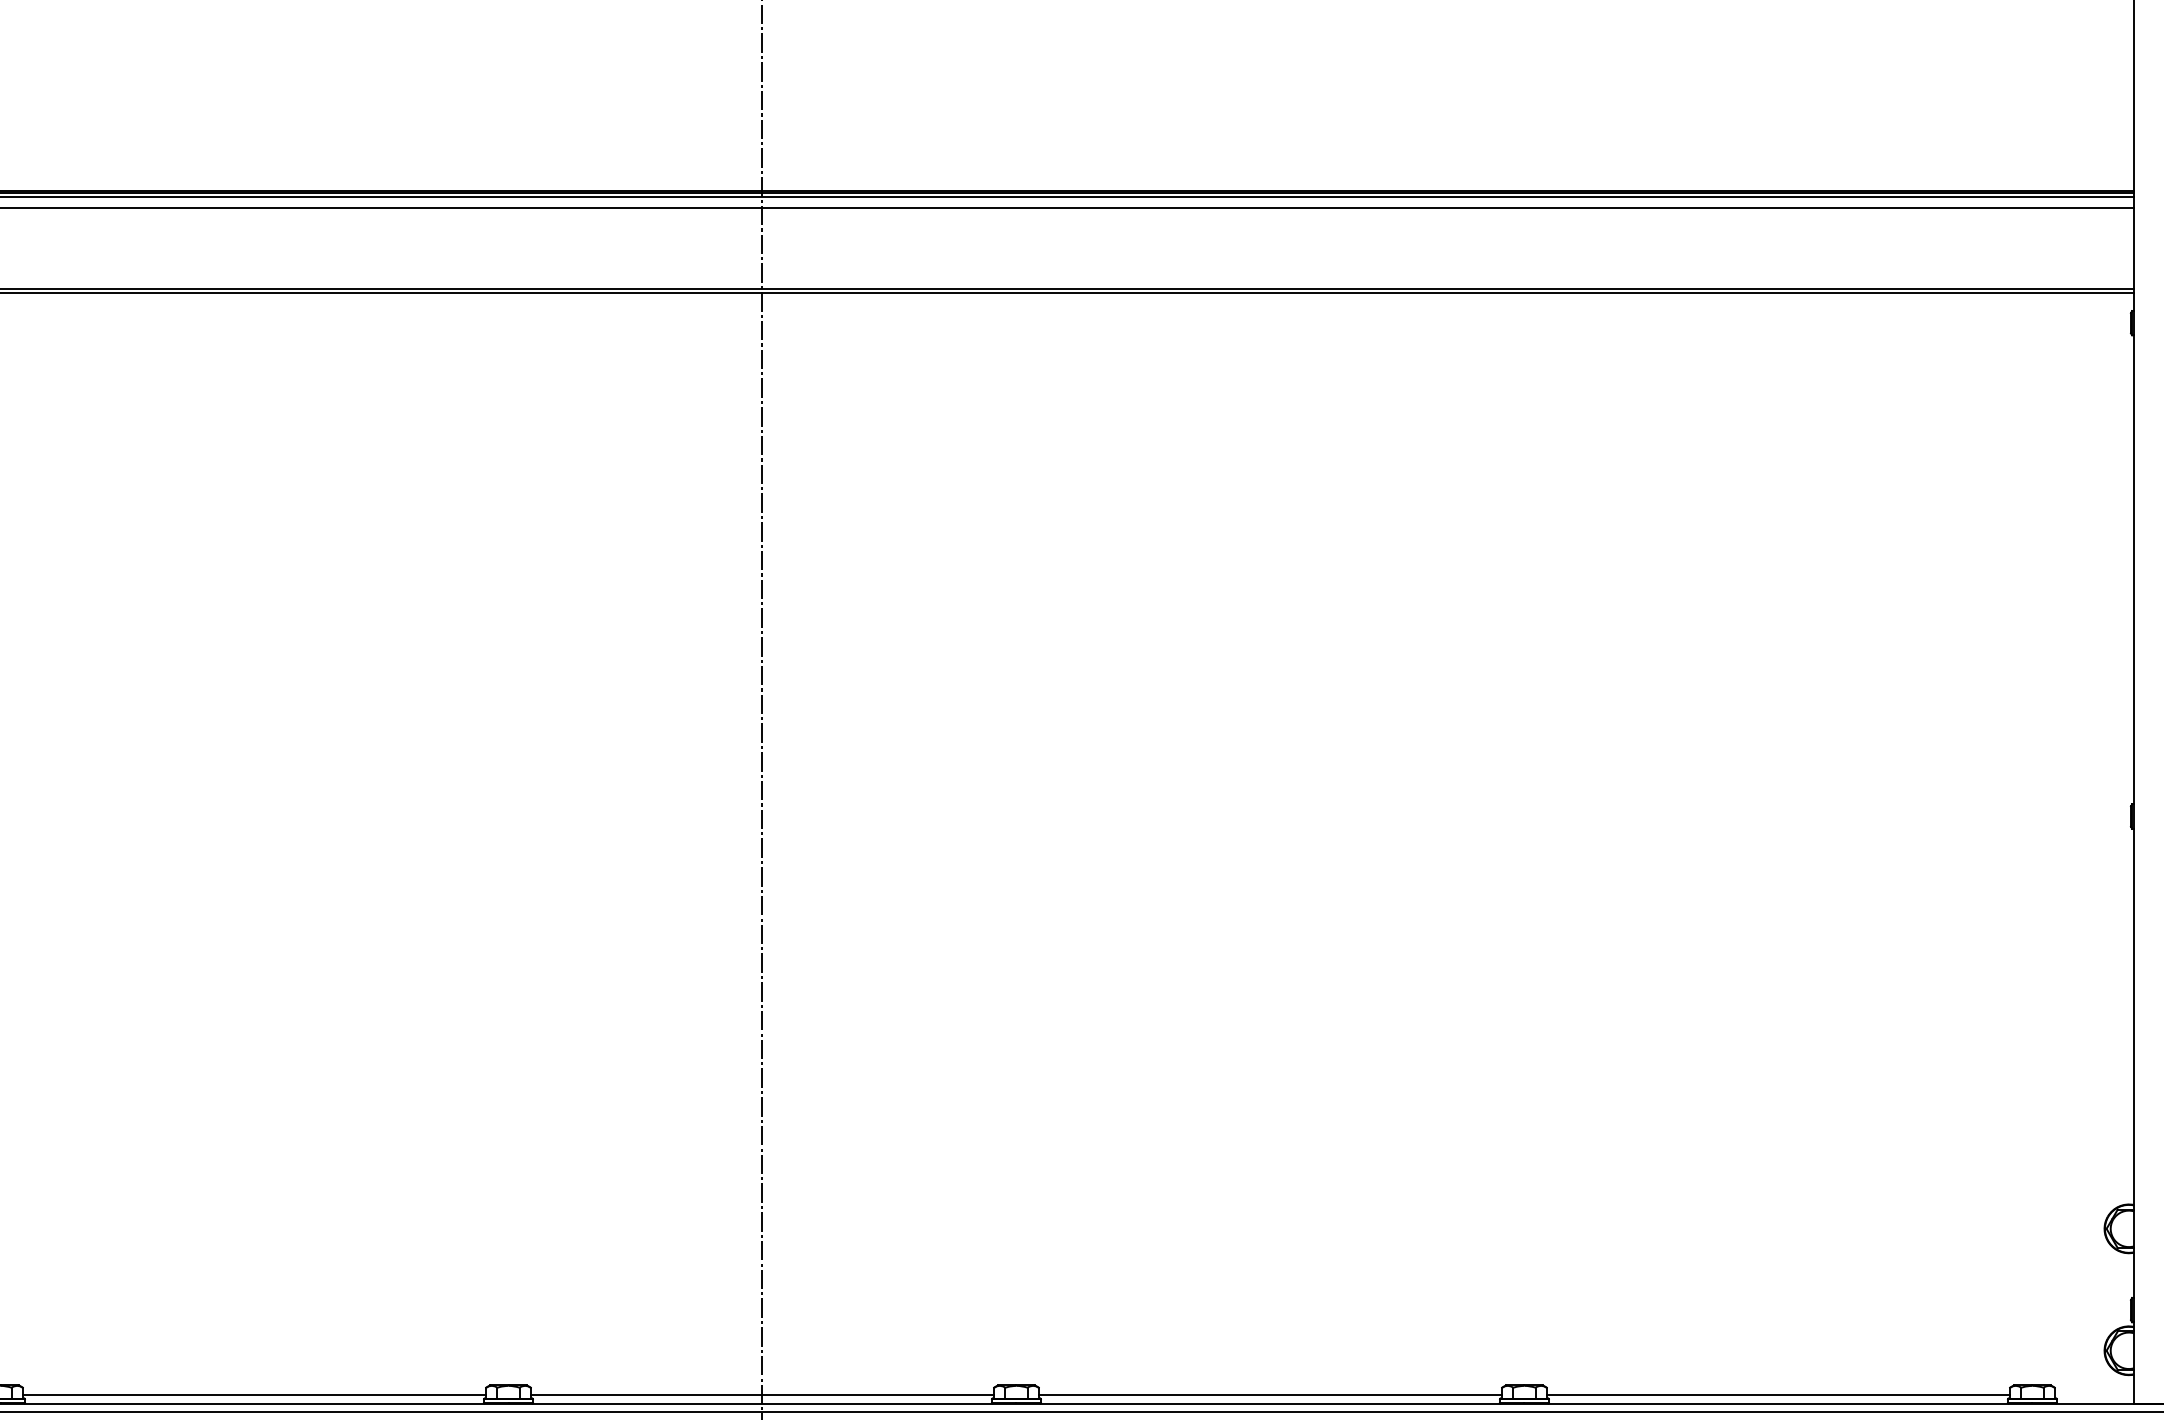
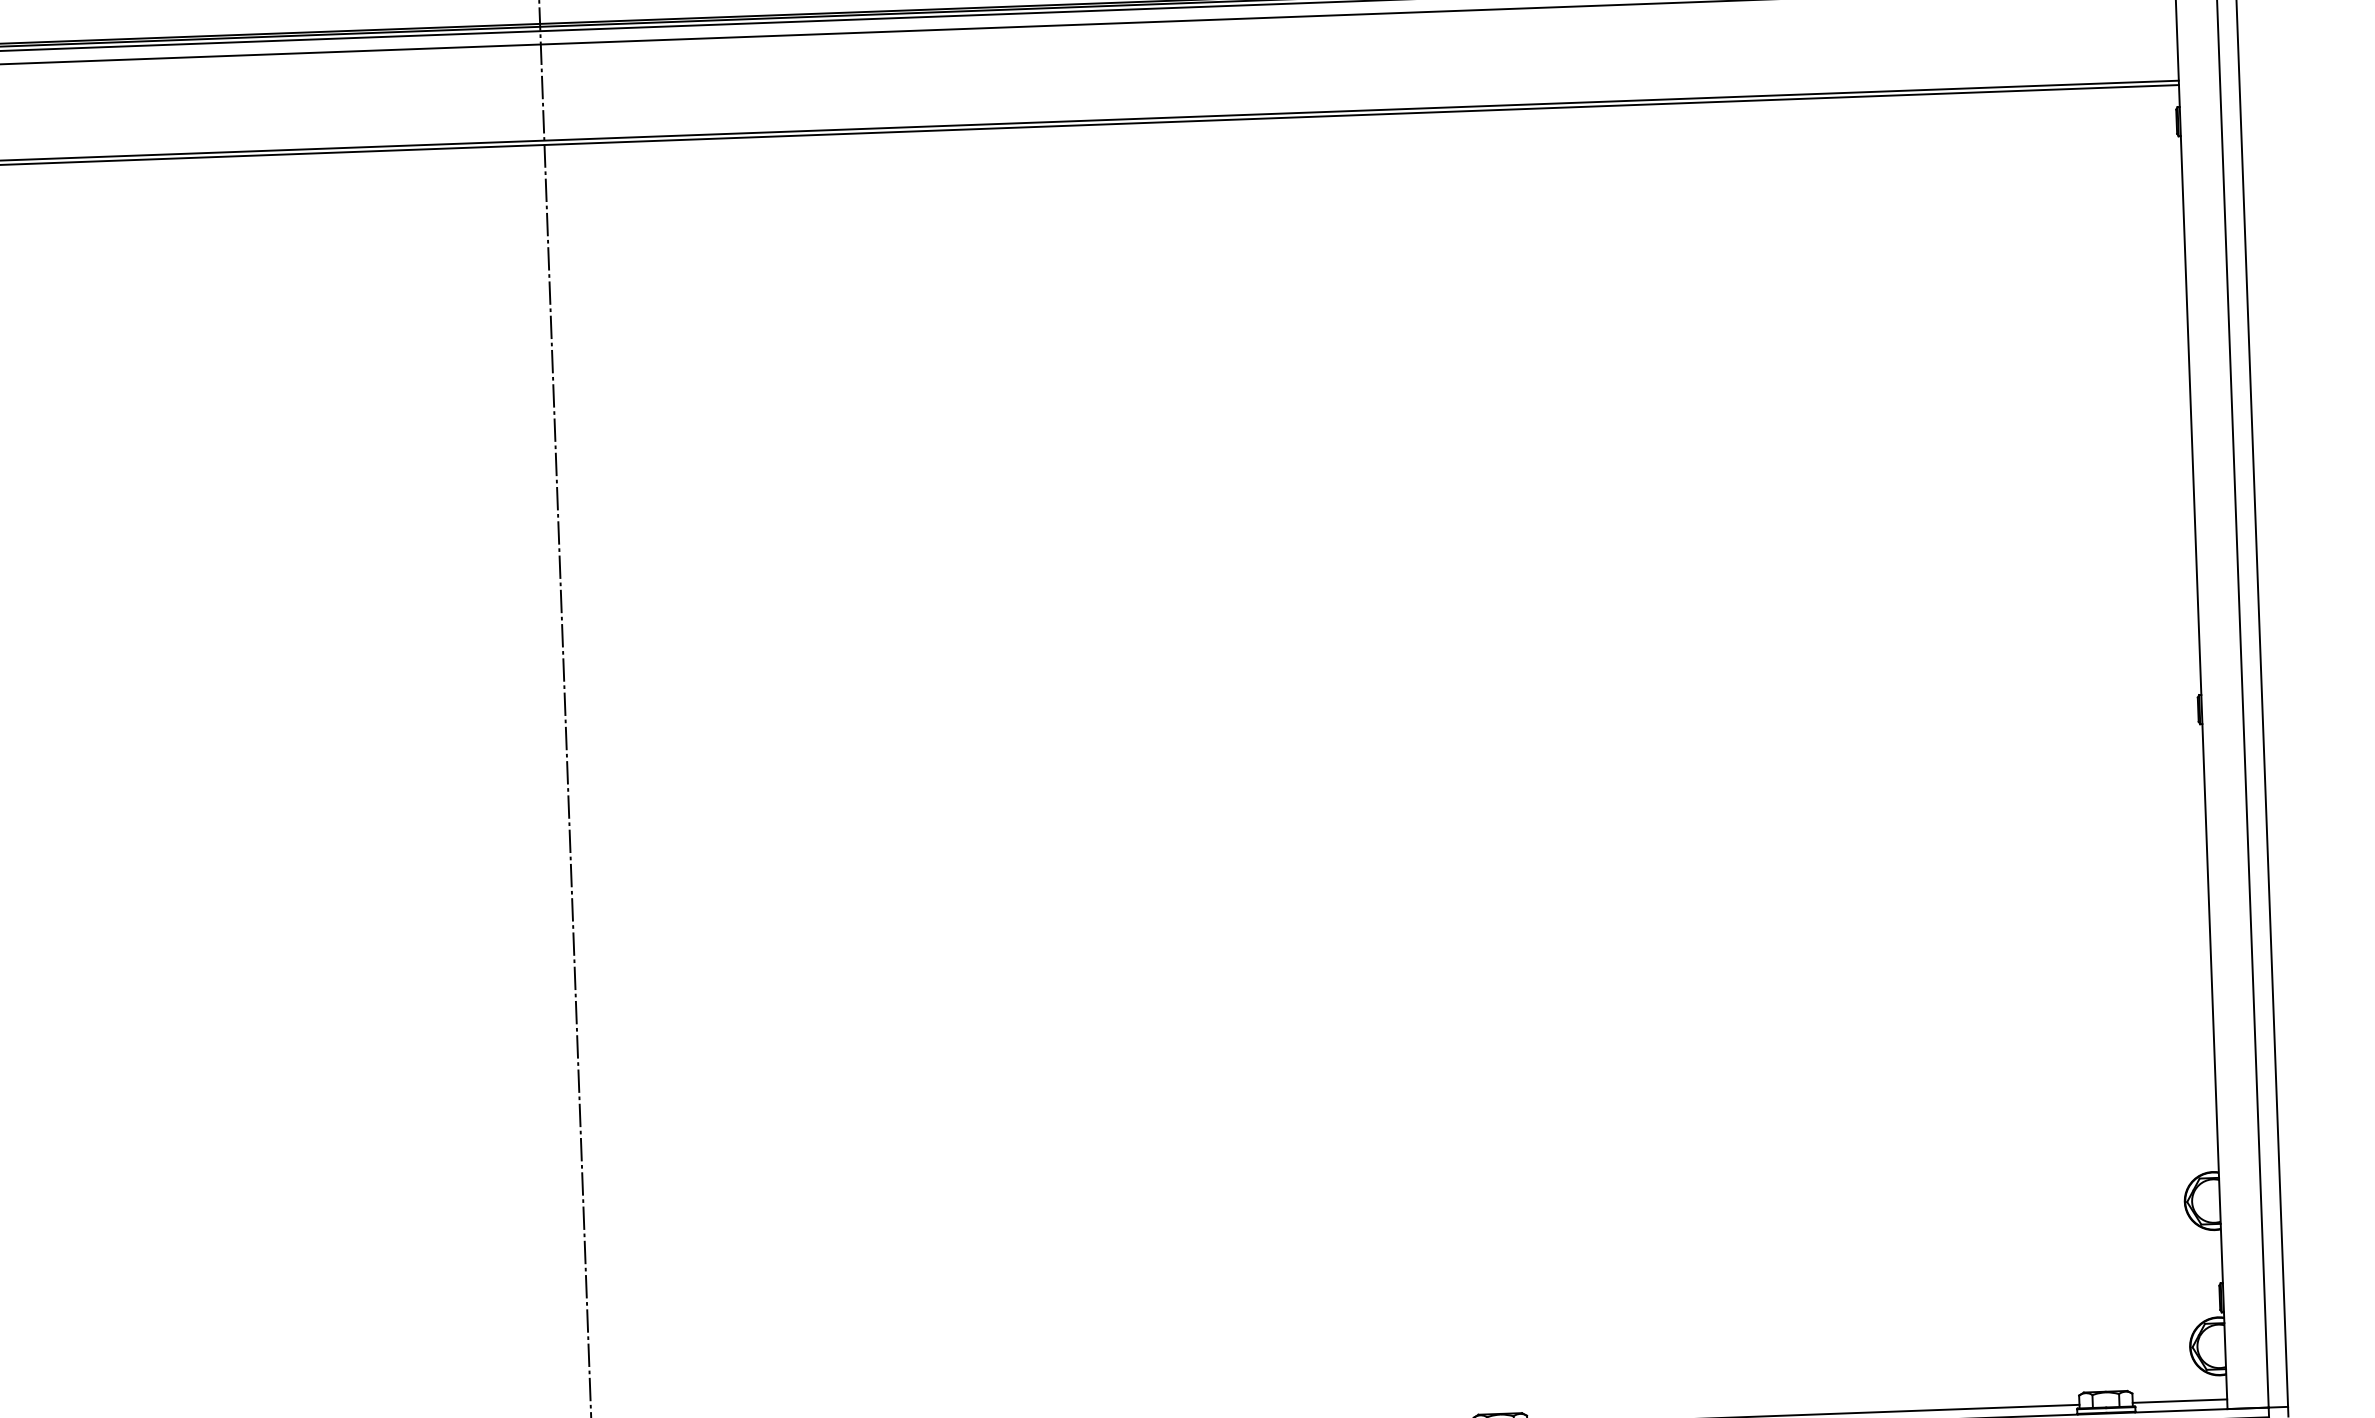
line: (2094, 1395) -> (2180, 1401), added

